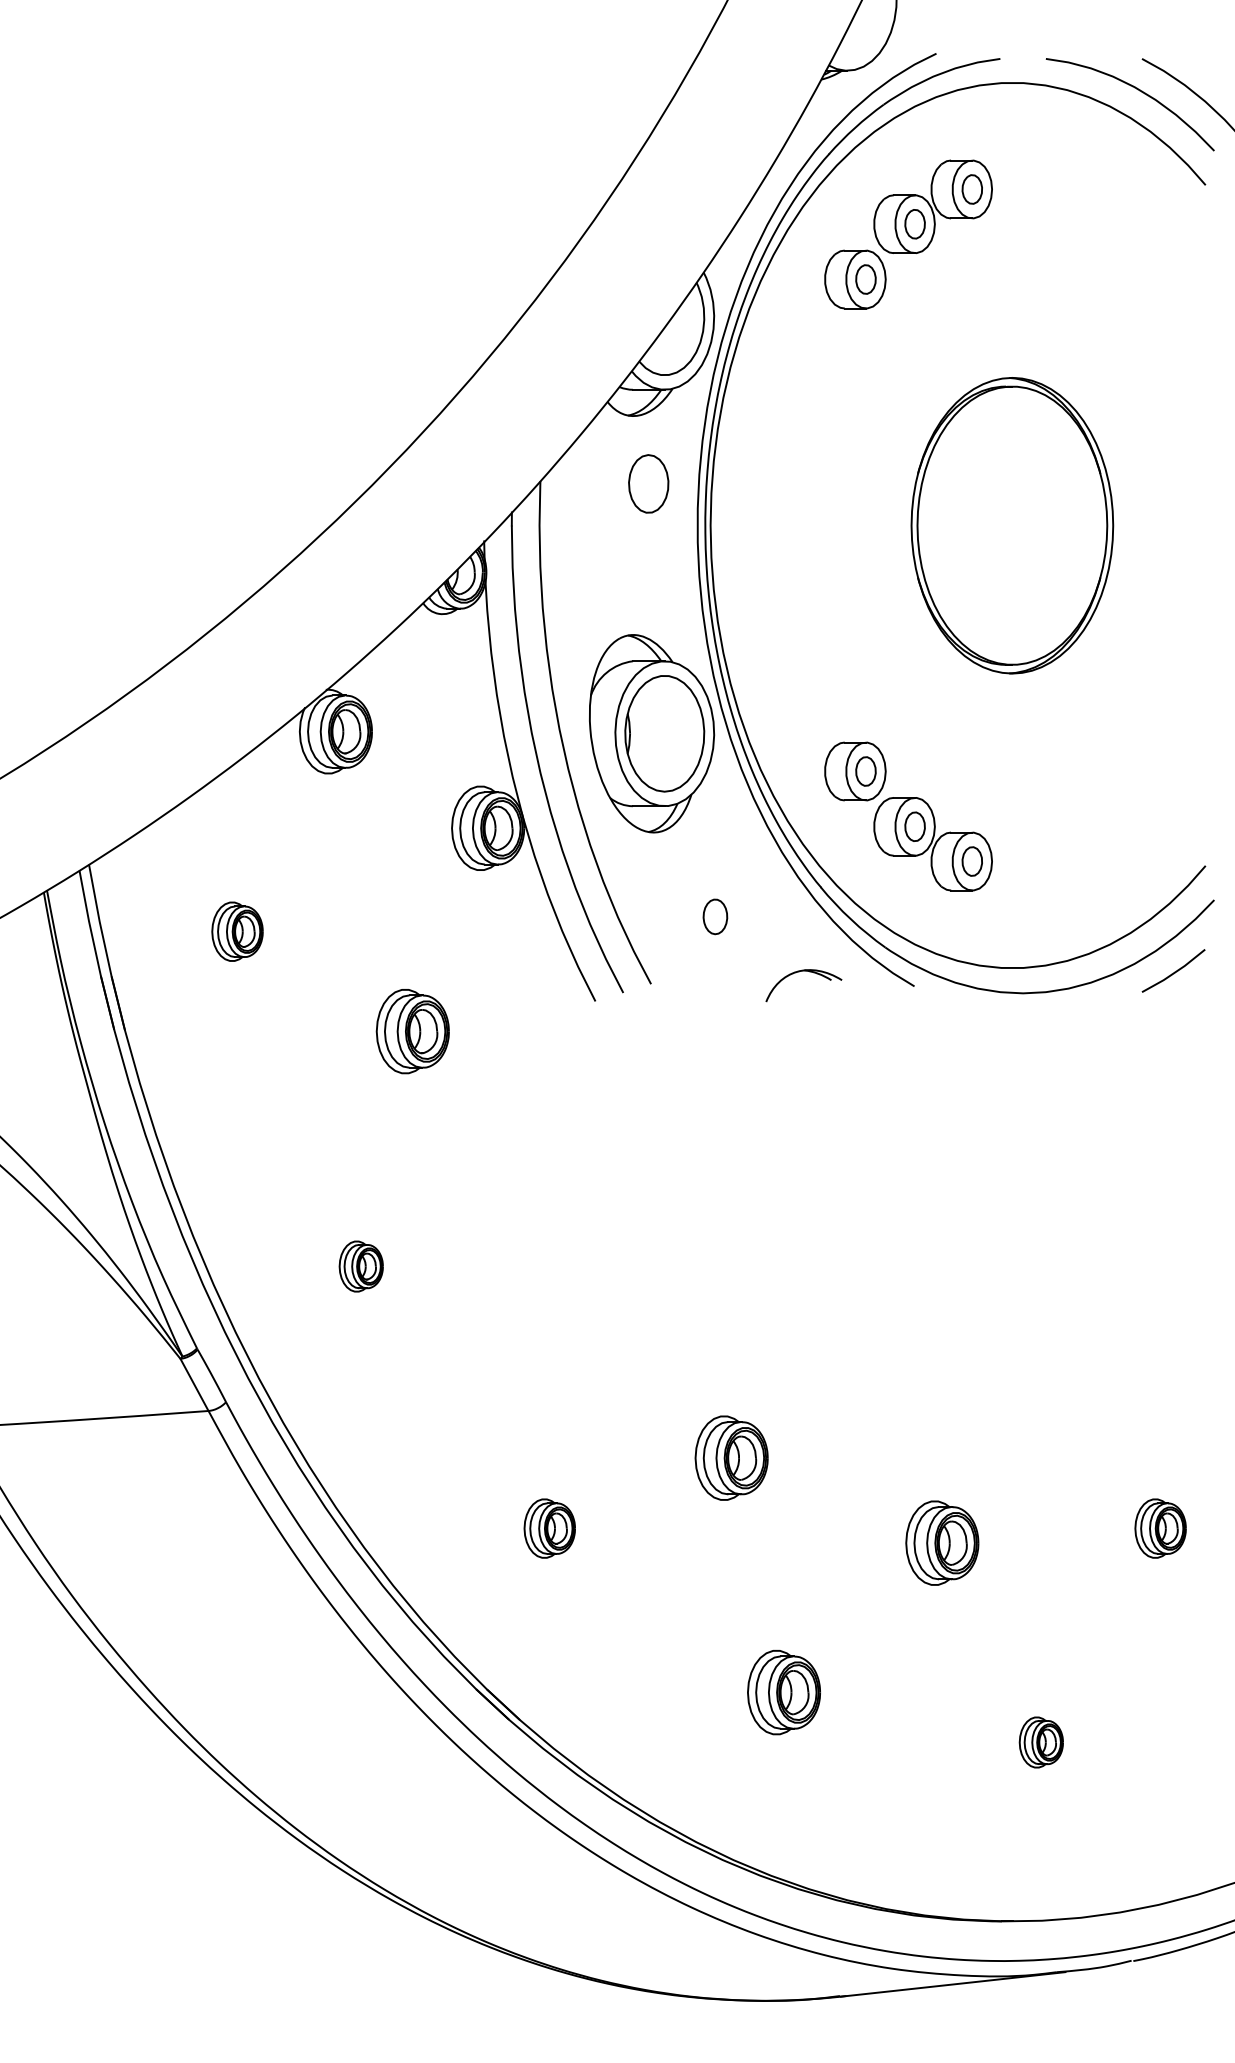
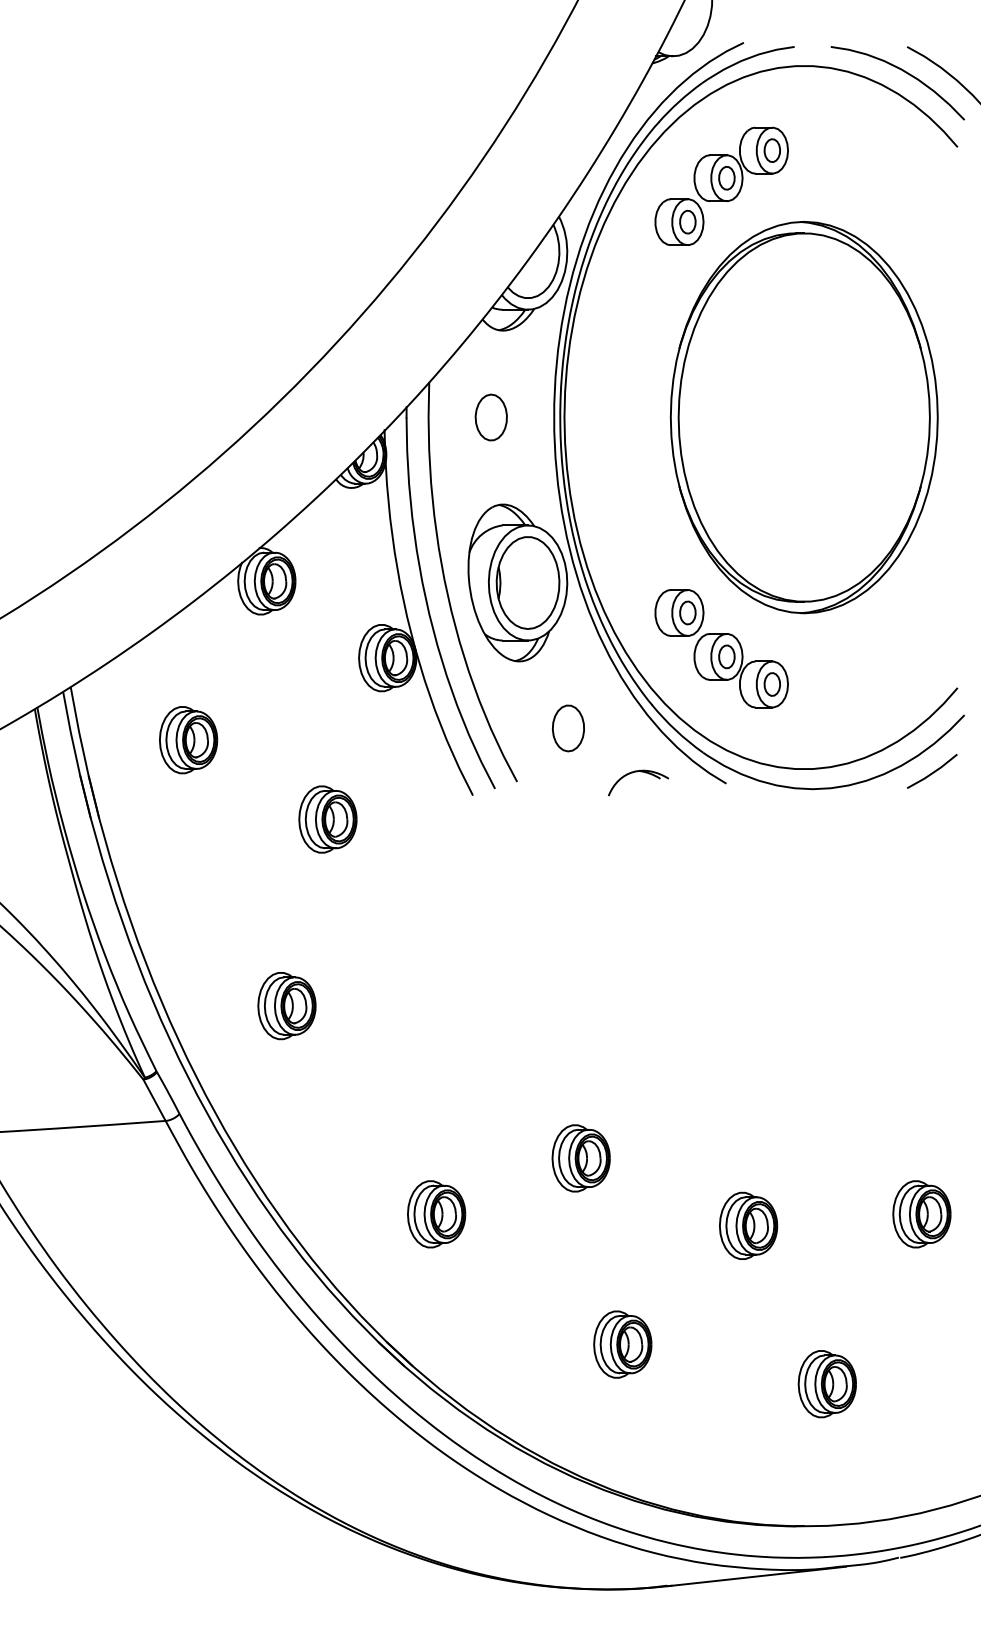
part: (647, 483) -> (490, 417), moved
part: (1011, 525) -> (803, 417), size x1.67
part: (714, 916) -> (567, 728), size x1.67
part: (237, 932) -> (188, 740), size x1.43
part: (360, 1266) -> (286, 1006), size x1.67
part: (549, 1528) -> (436, 1214), size x1.43
part: (1160, 1528) -> (921, 1214), size x1.43
part: (1040, 1742) -> (826, 1384), size x1.67

